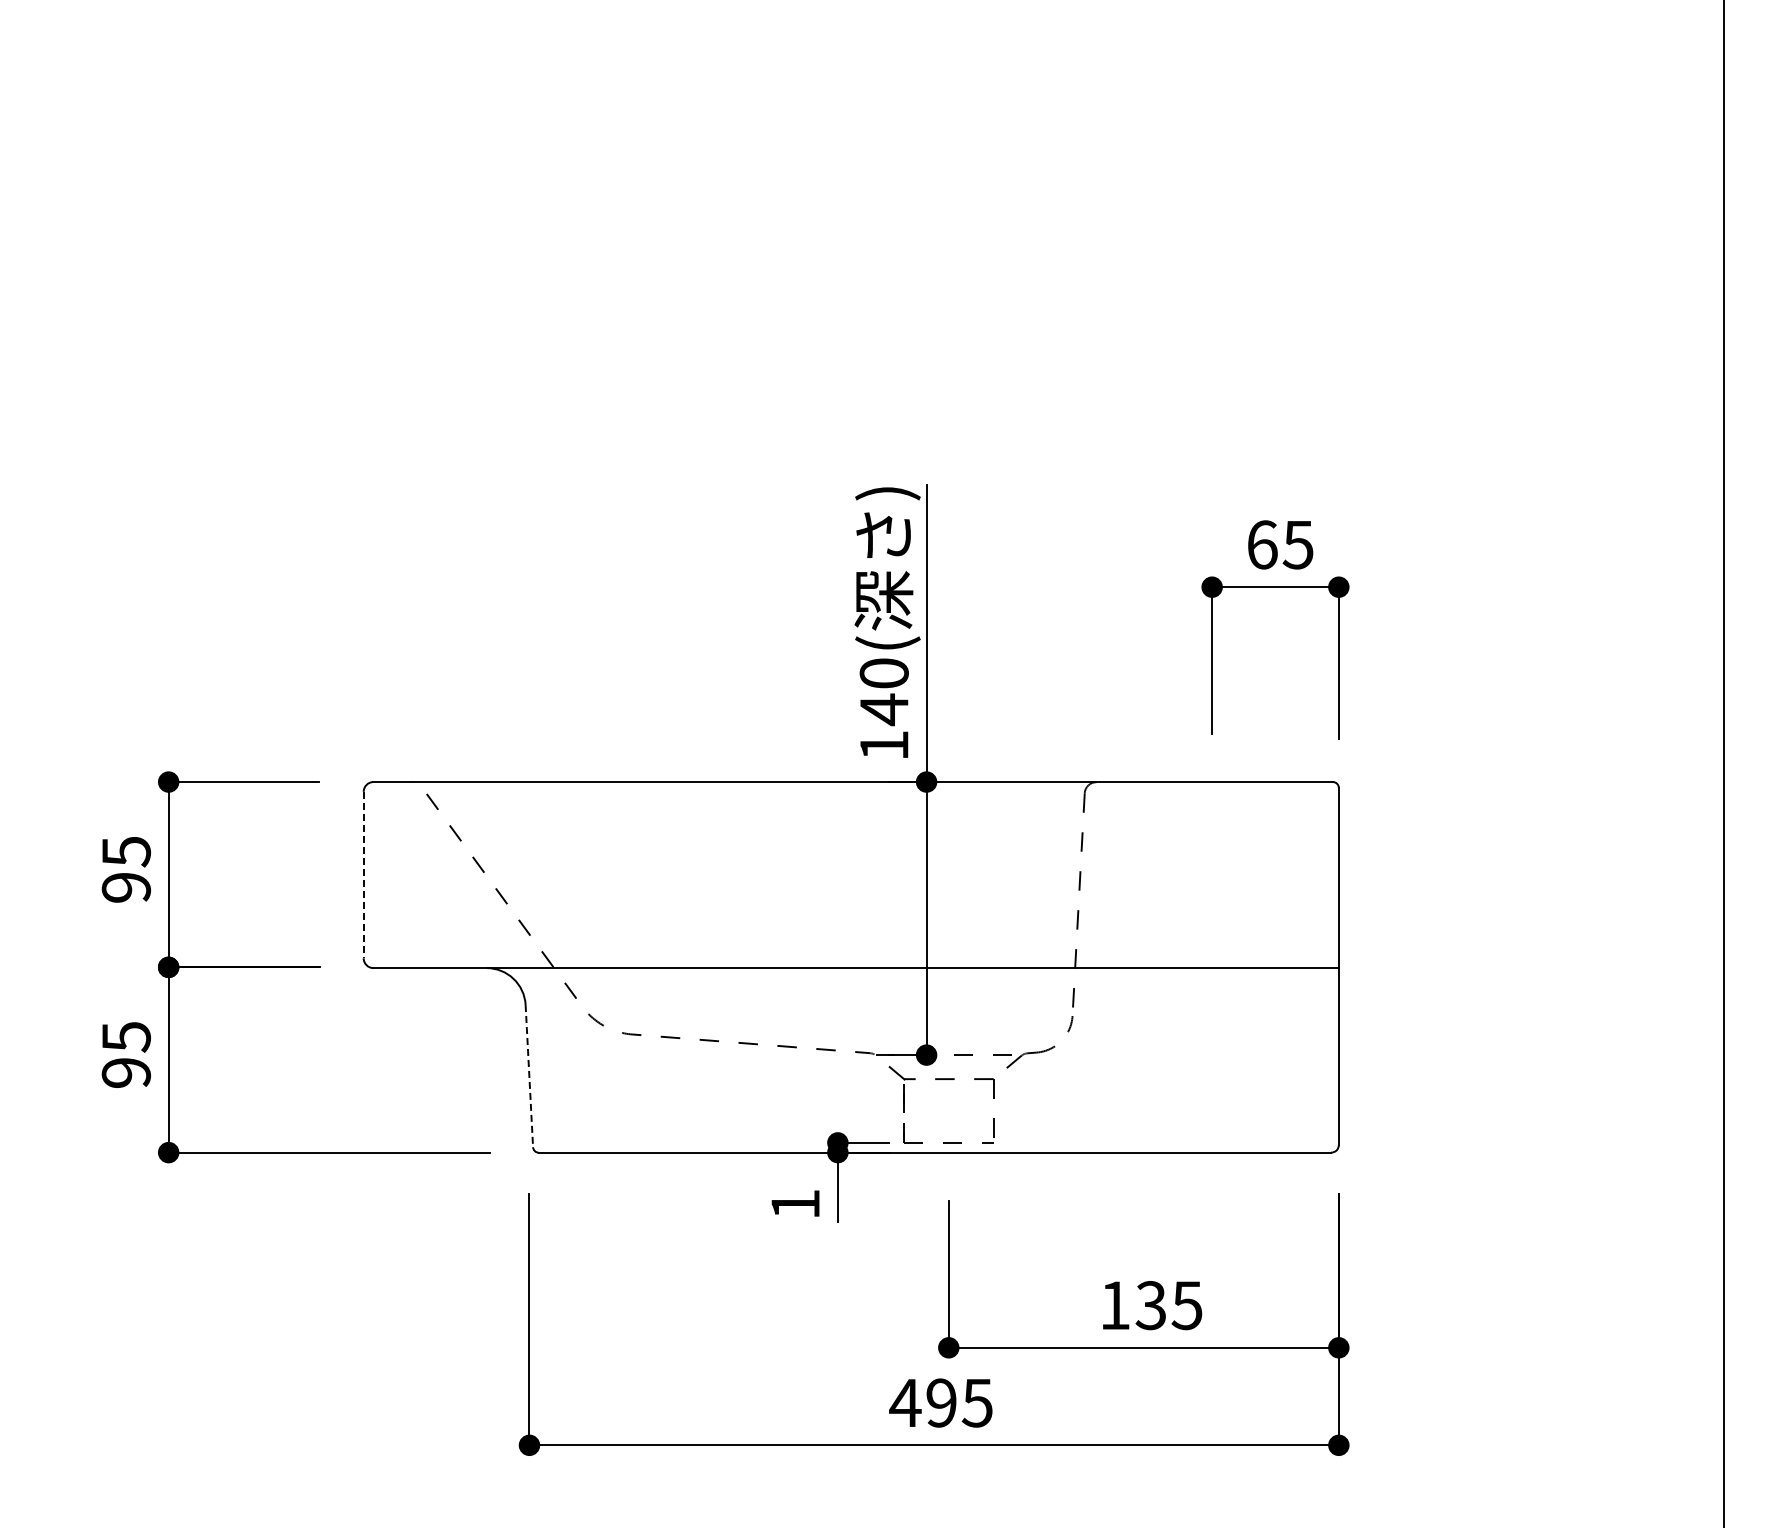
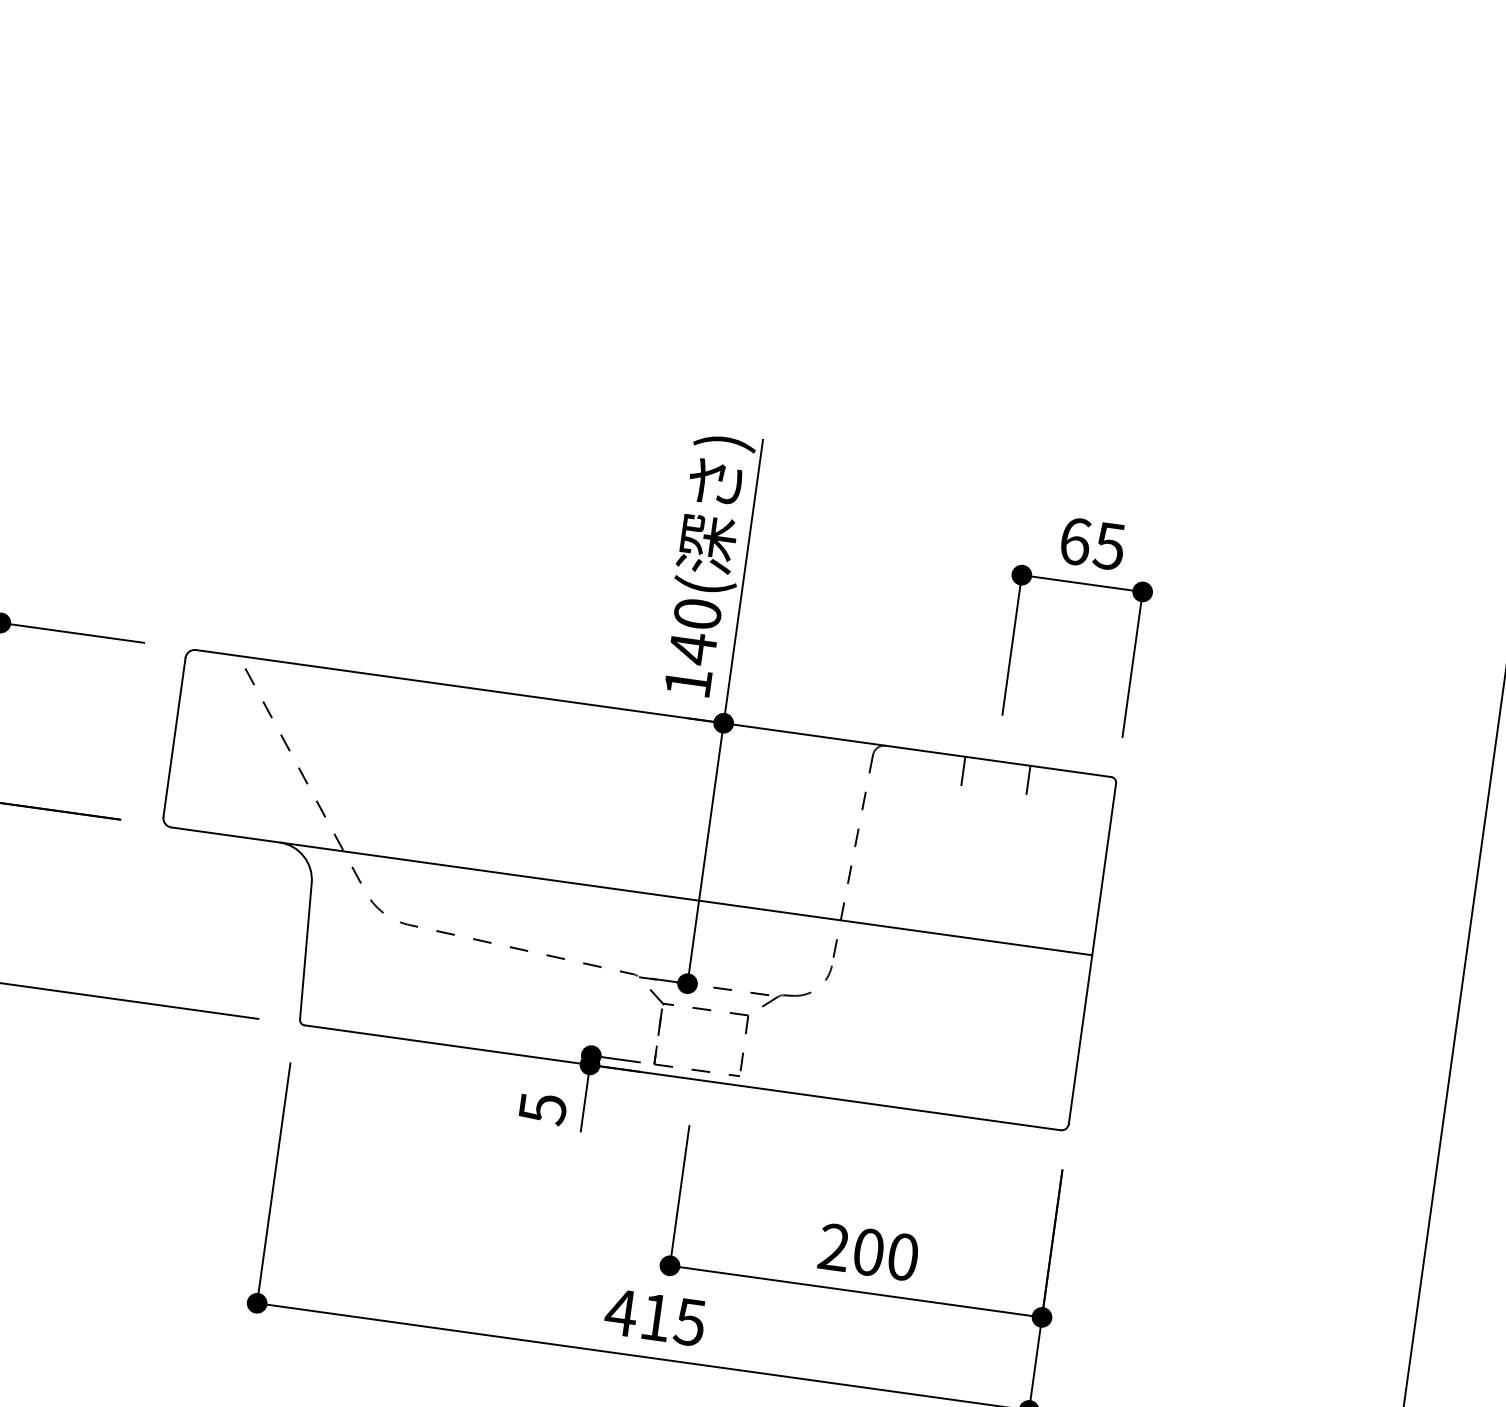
line: (1179, 796) -> (962, 770), added
line: (1248, 796) -> (1028, 779), added
line: (363, 875) -> (174, 737), dashed -> solid
line: (529, 1076) -> (305, 951), dashed -> solid
text: (795, 1204) -> (542, 1108), 1 -> 5
text: (1151, 1305) -> (868, 1252), 135 -> 200
text: (941, 1402) -> (655, 1316), 495 -> 415

